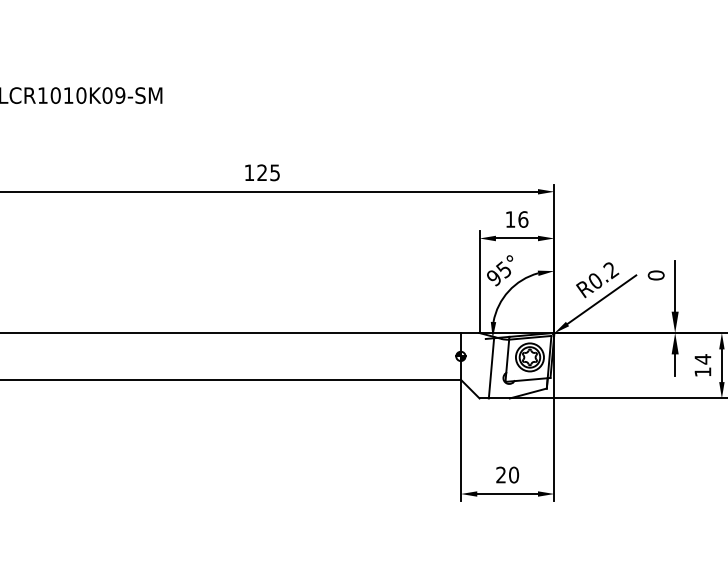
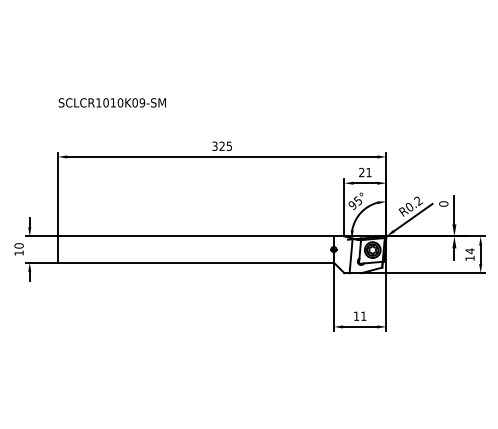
text: (248, 171) -> (214, 145), 125 -> 325
text: (517, 219) -> (365, 172), 16 -> 21
text: (506, 473) -> (359, 315), 20 -> 11

